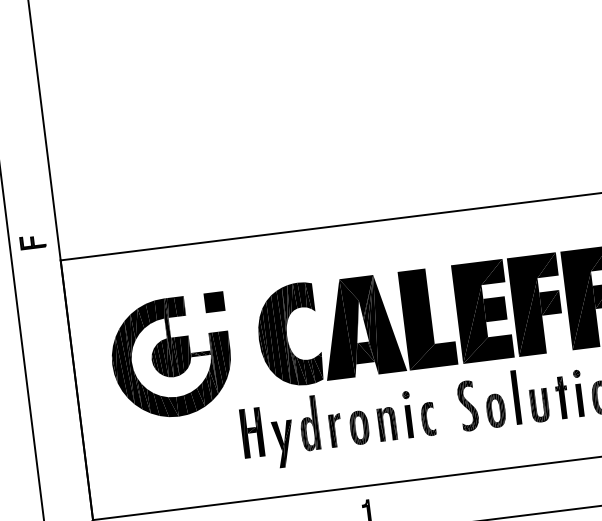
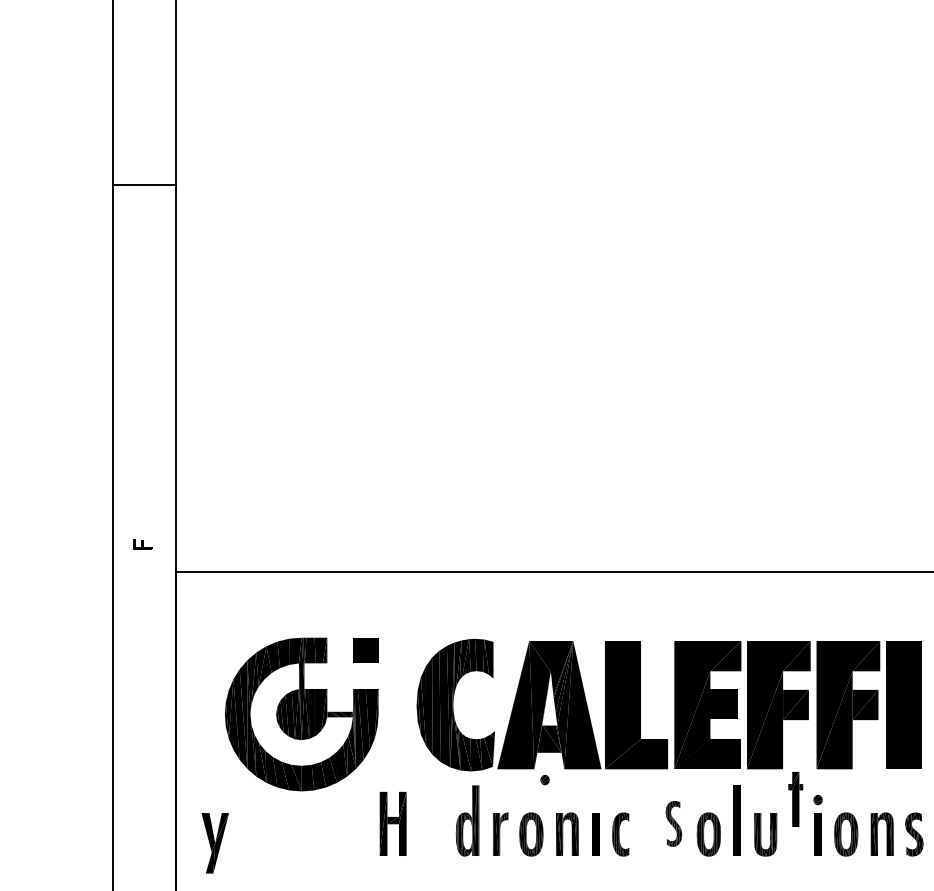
part: (32, 242) -> (142, 544), size x0.6
part: (405, 394) -> (544, 779), moved
part: (562, 397) -> (795, 799), moved
part: (467, 405) -> (673, 823), size x0.7
part: (283, 444) -> (214, 843), moved

